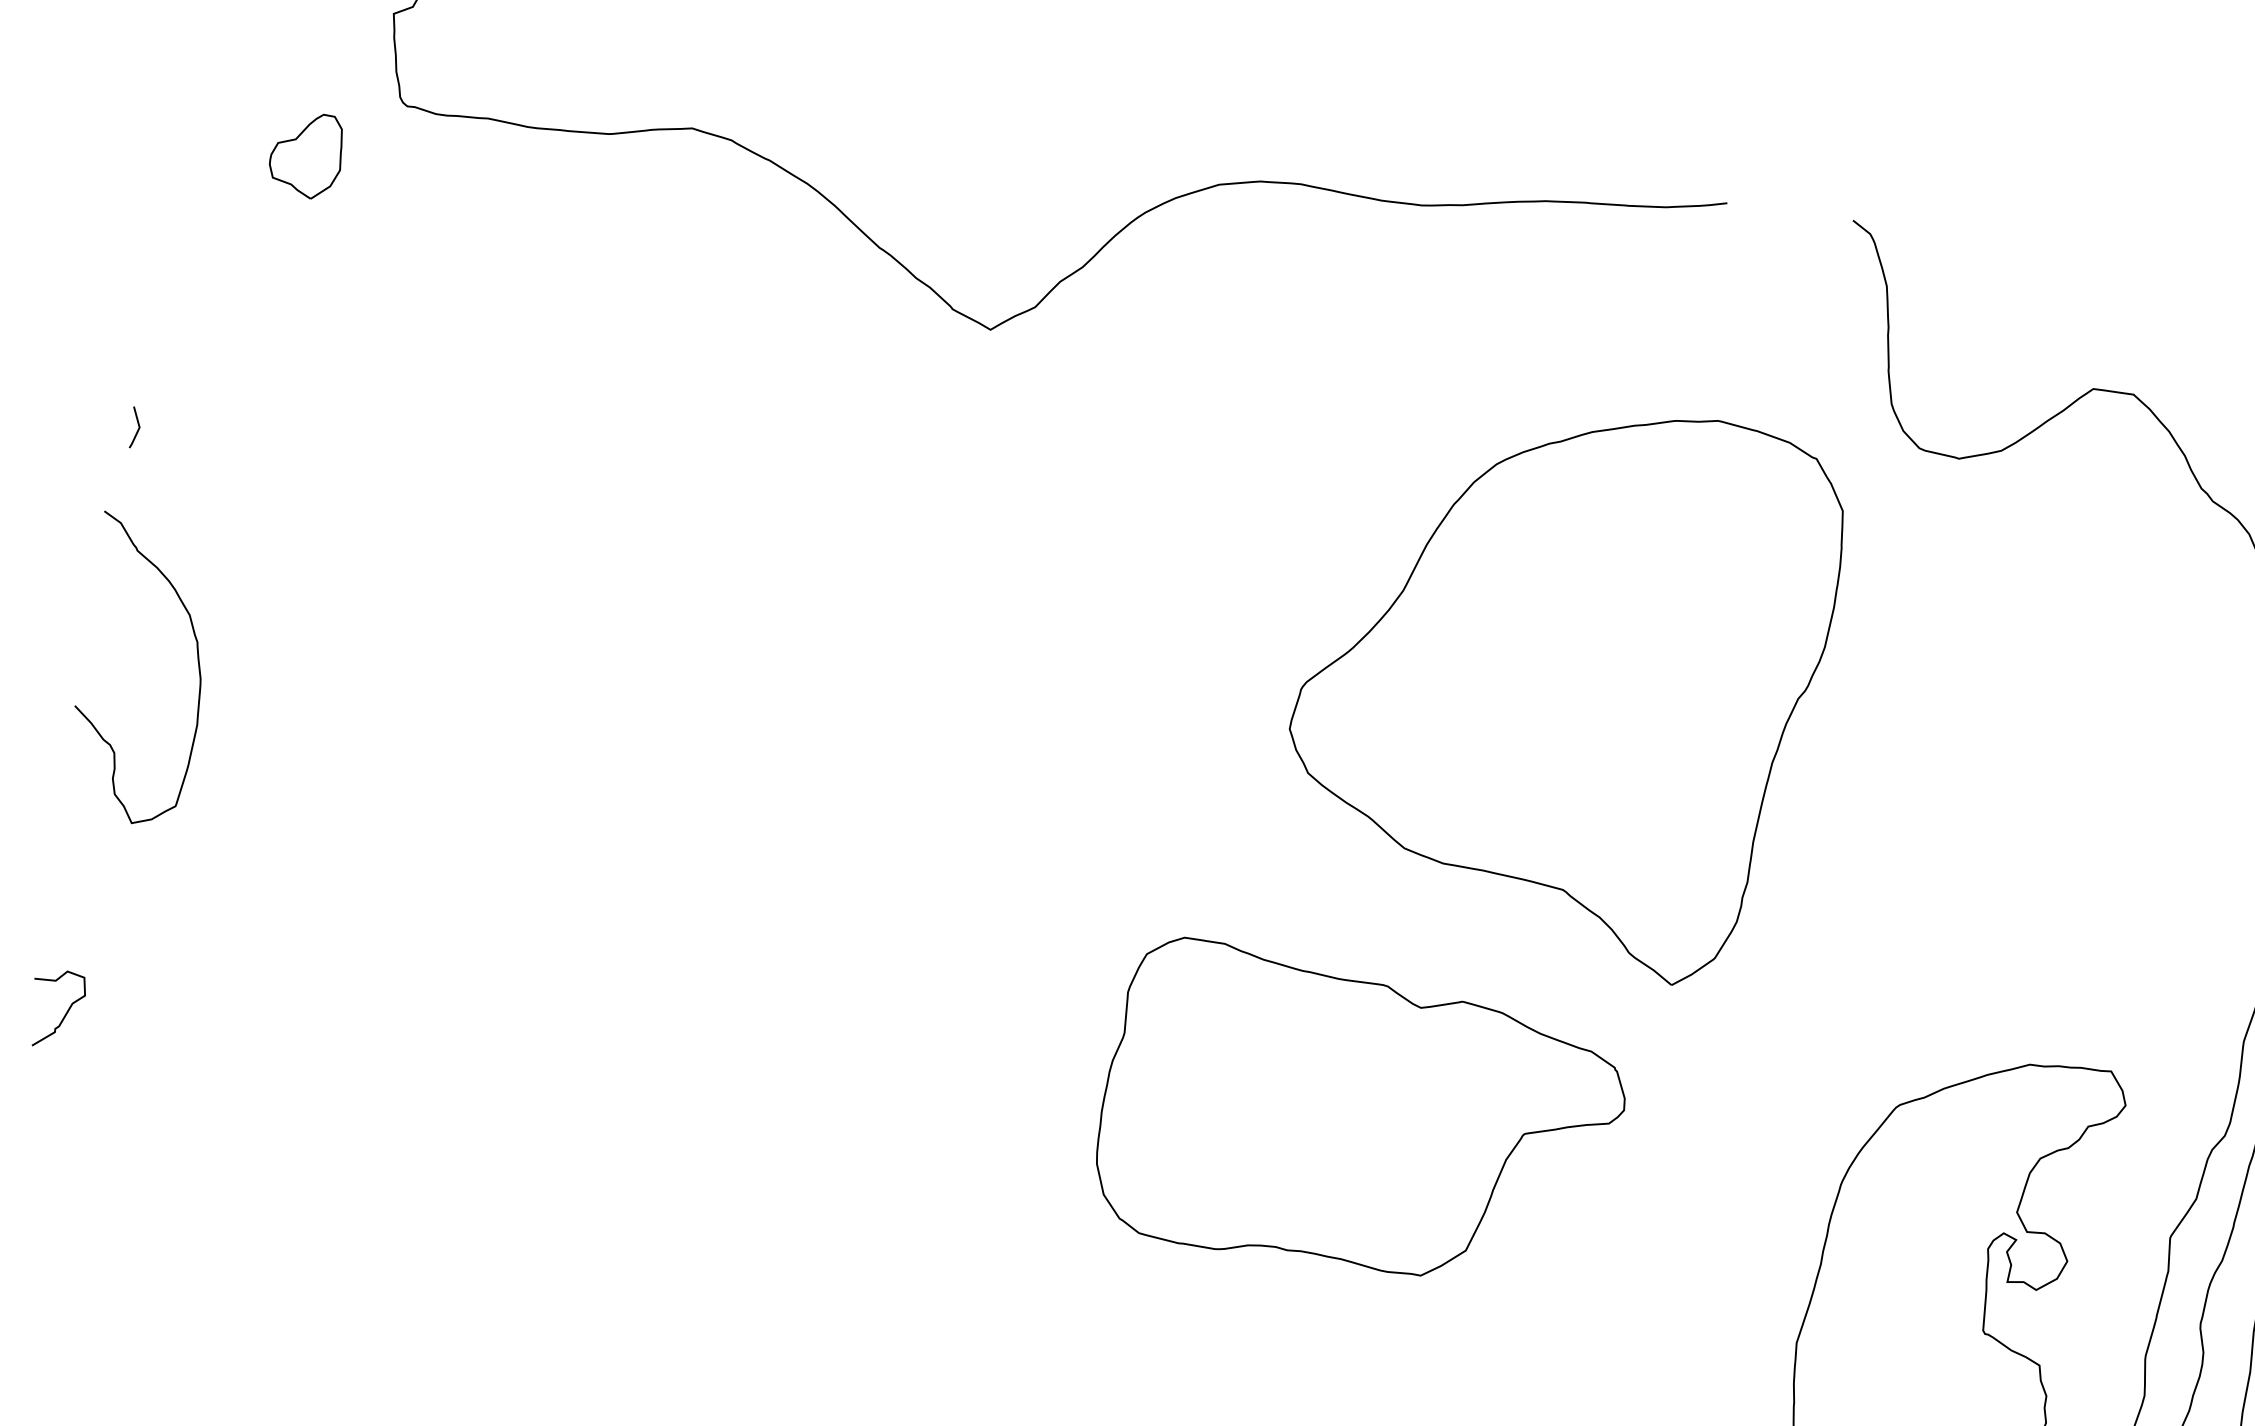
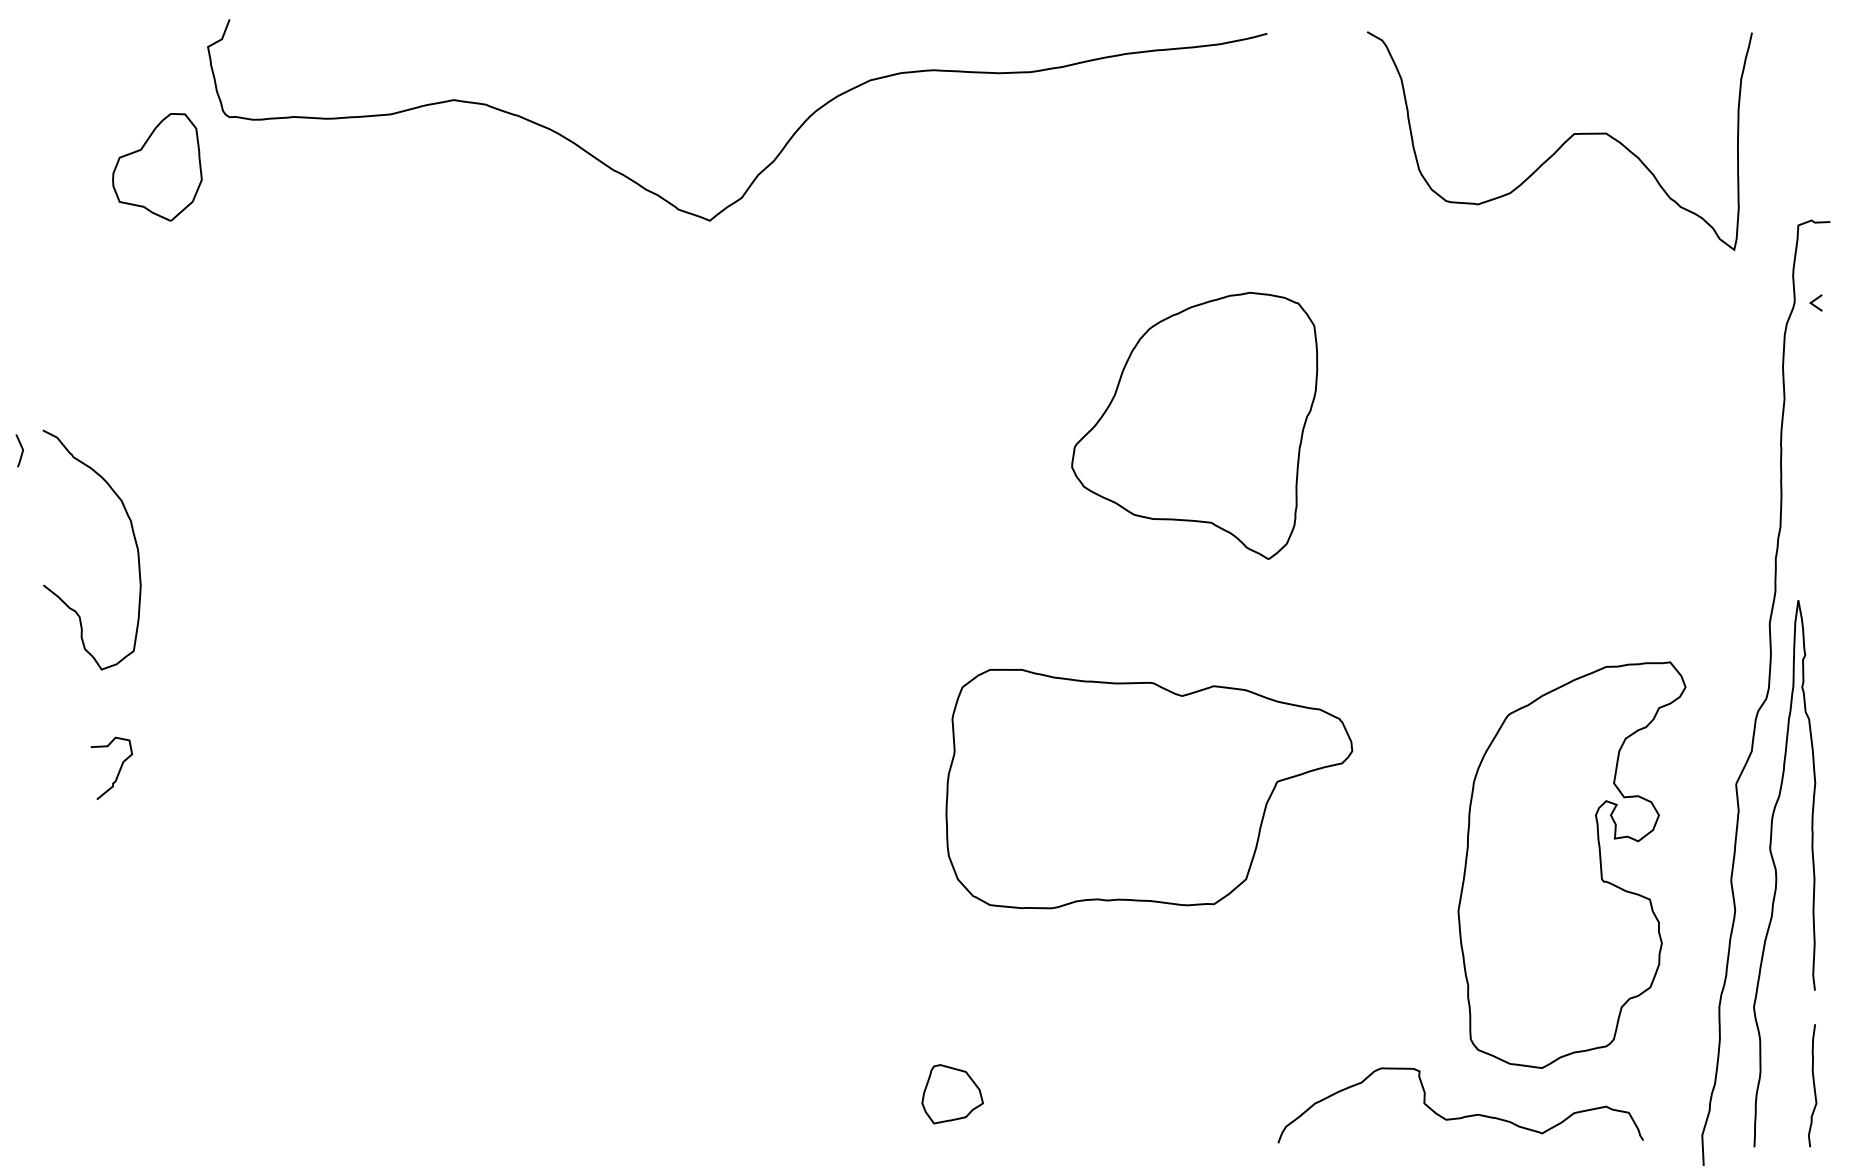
part: (305, 154) -> (156, 166), size x1.6
line: (137, 426) -> (21, 449), moved
curve: (197, 663) -> (133, 537), moved
part: (1559, 681) -> (1194, 425), size x0.6
curve: (66, 1011) -> (119, 768), moved
part: (1362, 1117) -> (1149, 788), moved

